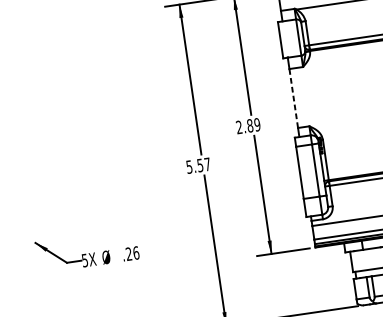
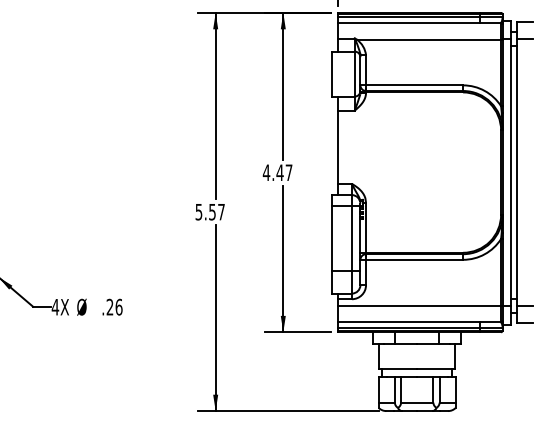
line: (293, 98) -> (337, 147), dashed -> solid
text: (248, 125) -> (277, 172), 2.89 -> 4.47
text: (85, 260) -> (55, 307), 5X -> 4X

